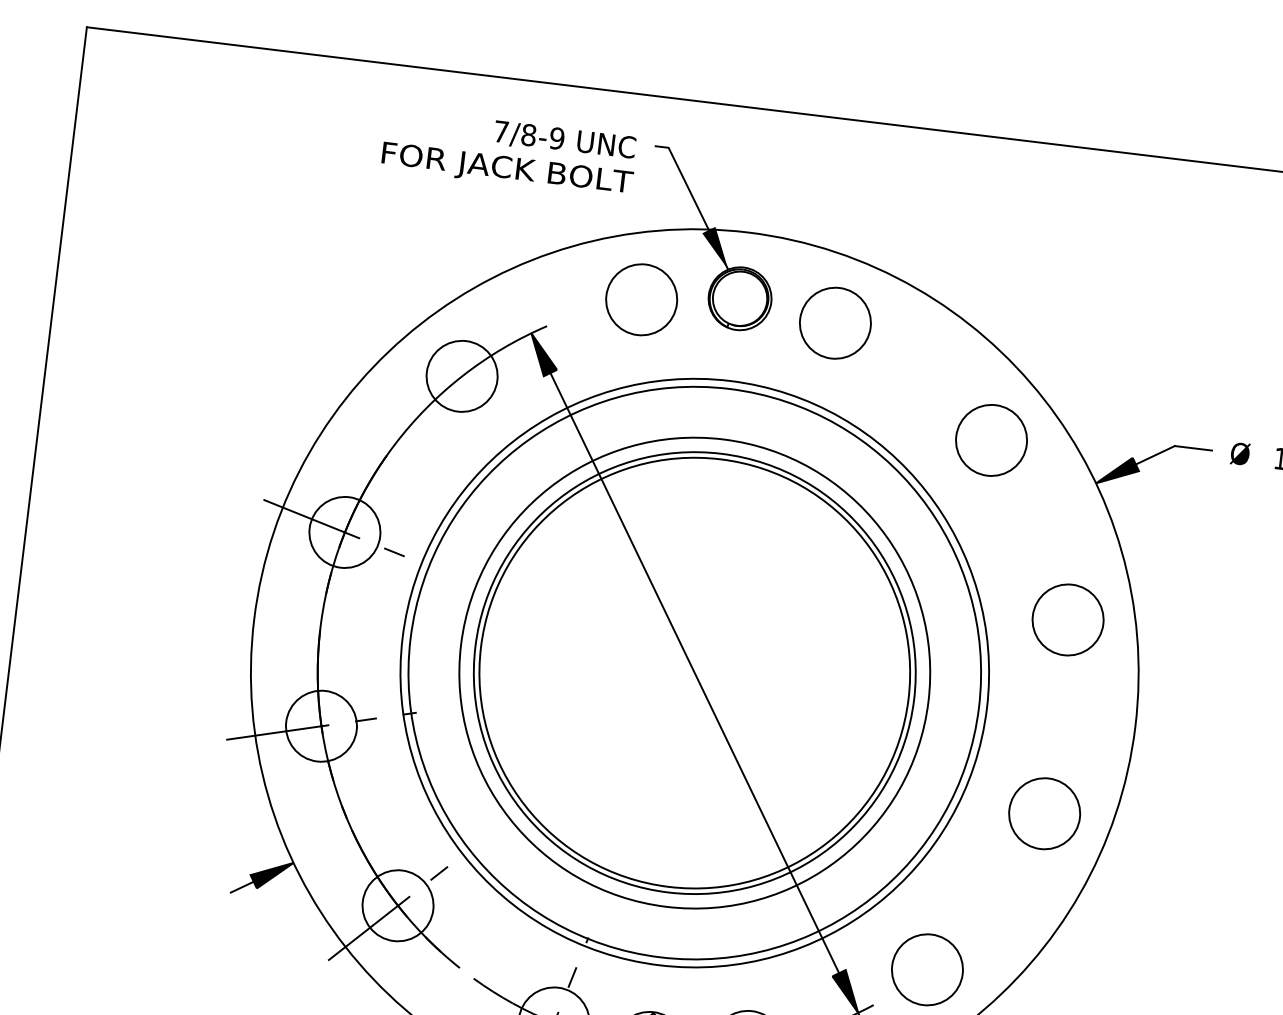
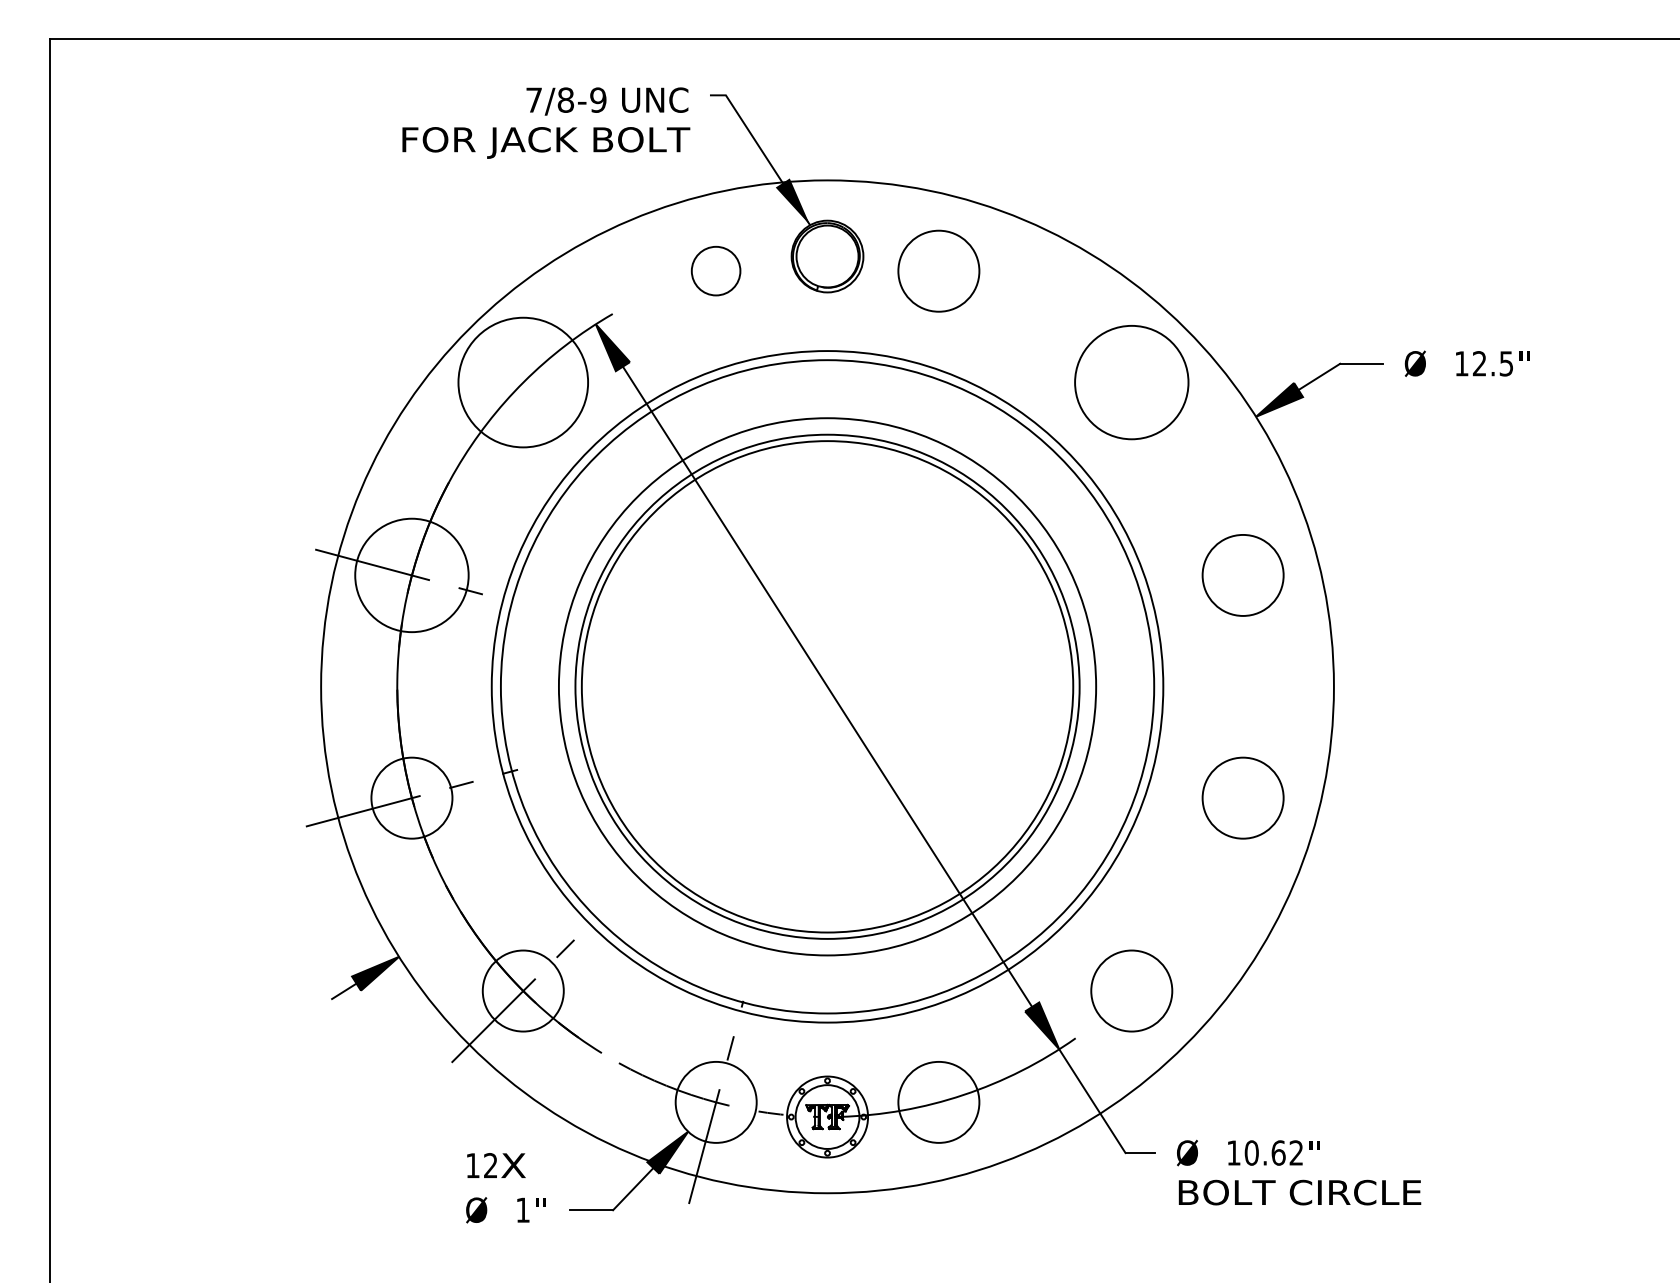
circle: (641, 299) -> (715, 270), size x0.6
circle: (461, 376) -> (522, 382), size x1.6
circle: (991, 440) -> (1131, 382), size x1.4
circle: (344, 531) -> (411, 574), size x1.4

